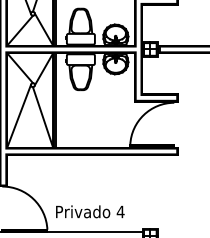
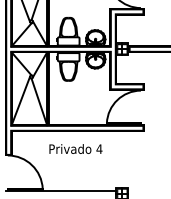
text: (89, 211) -> (75, 148), moved

